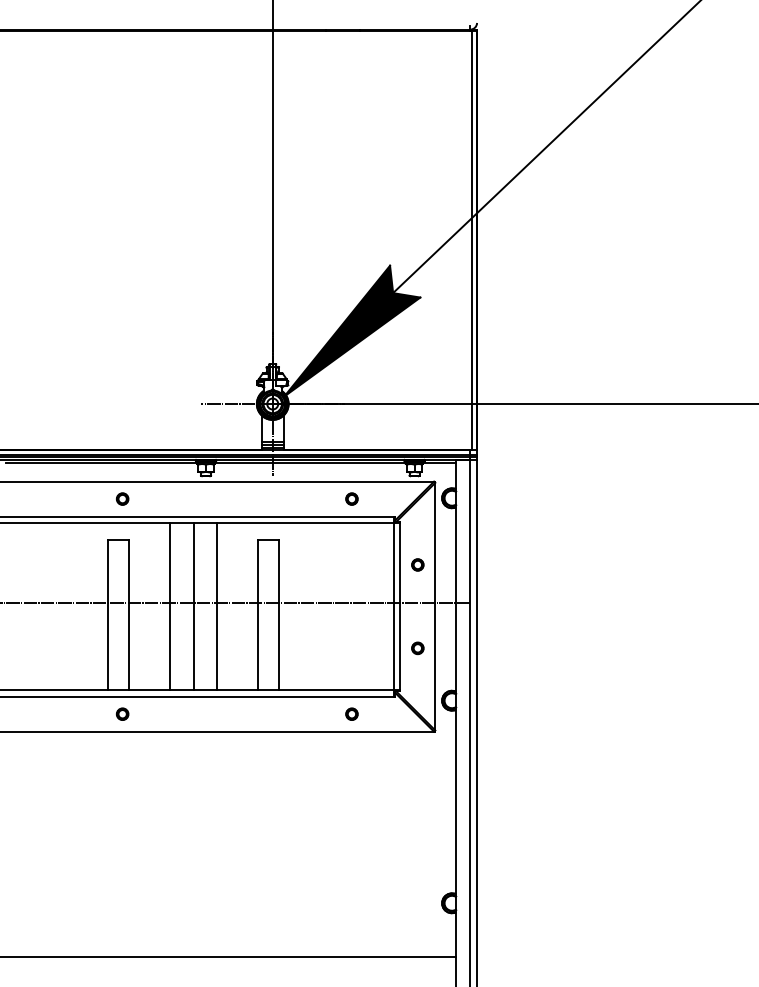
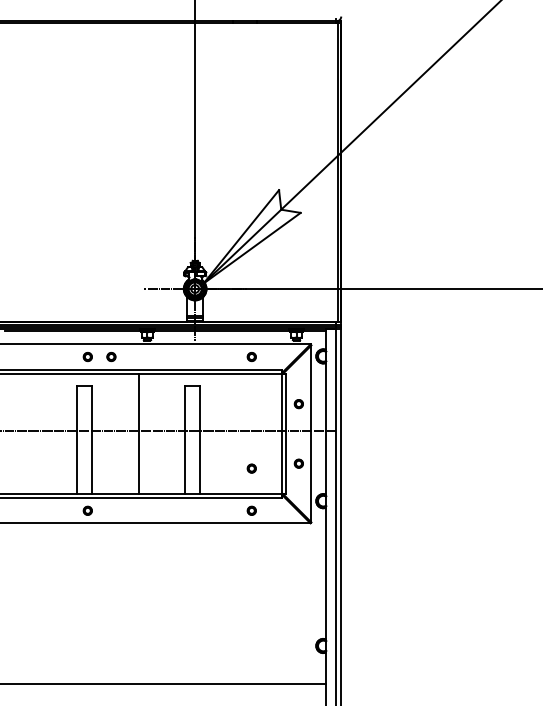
fill: (352, 330) -> (252, 236), removed
part: (155, 498) -> (111, 356), added
line: (169, 606) -> (121, 433), removed
line: (217, 606) -> (155, 433), removed
part: (351, 654) -> (251, 468), added

